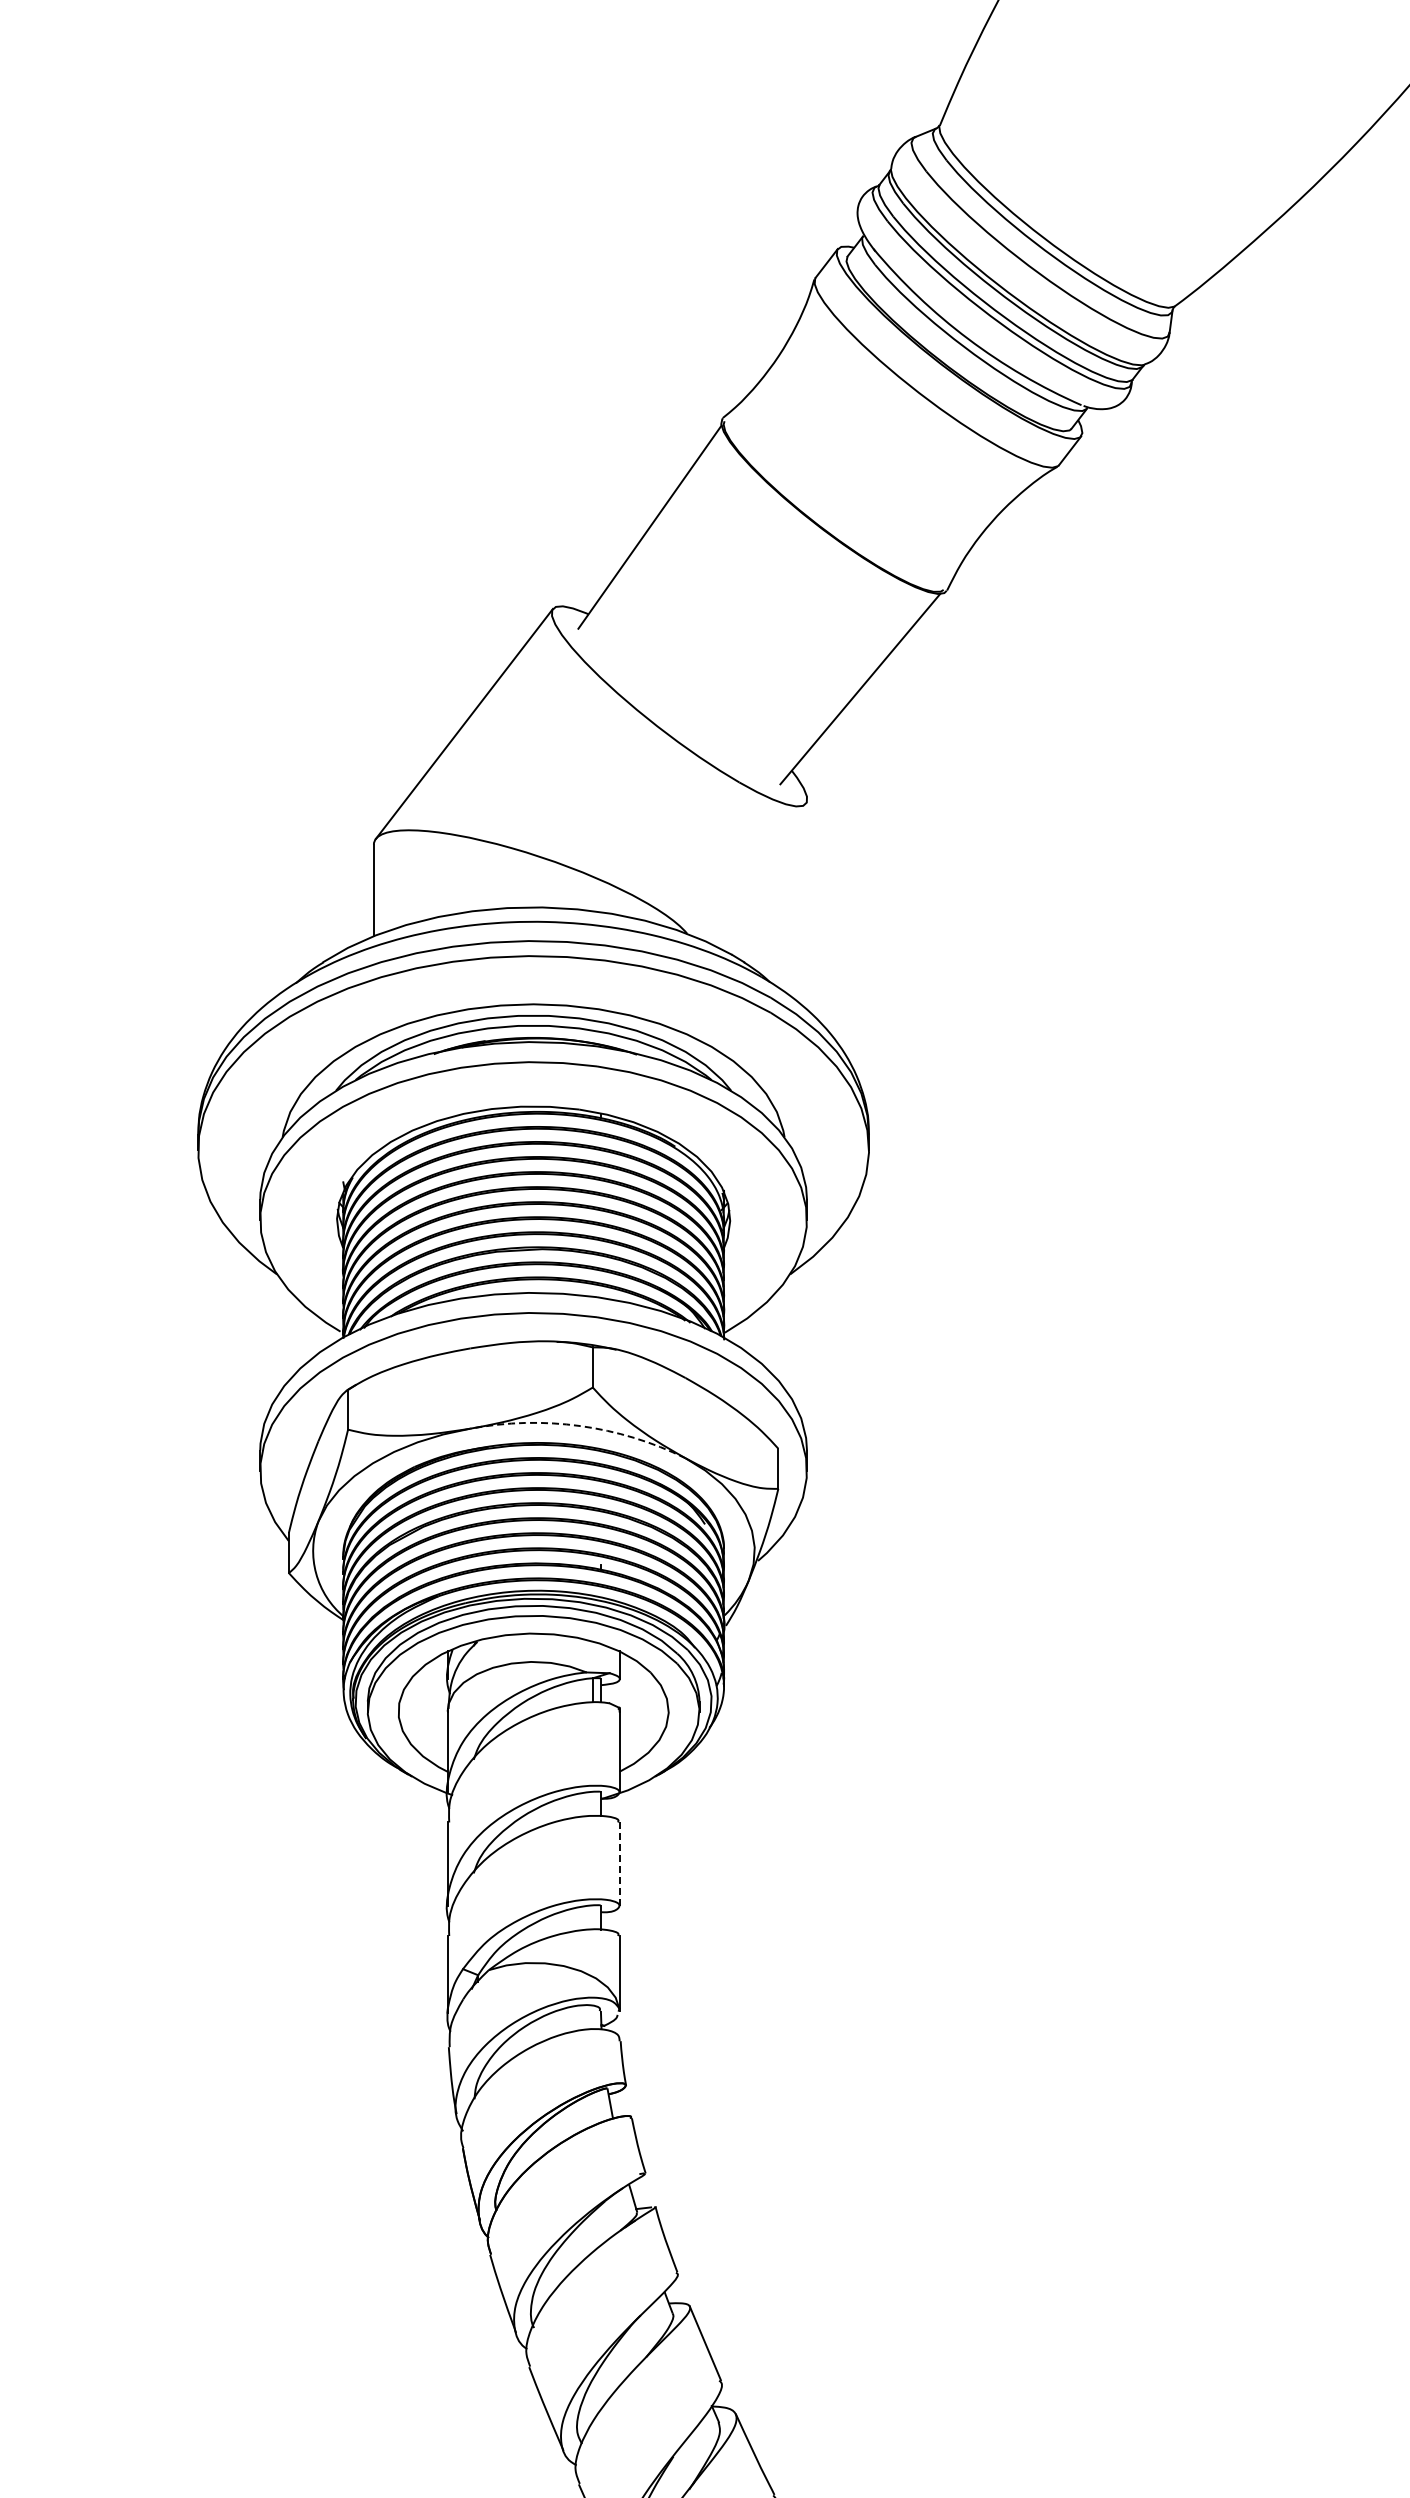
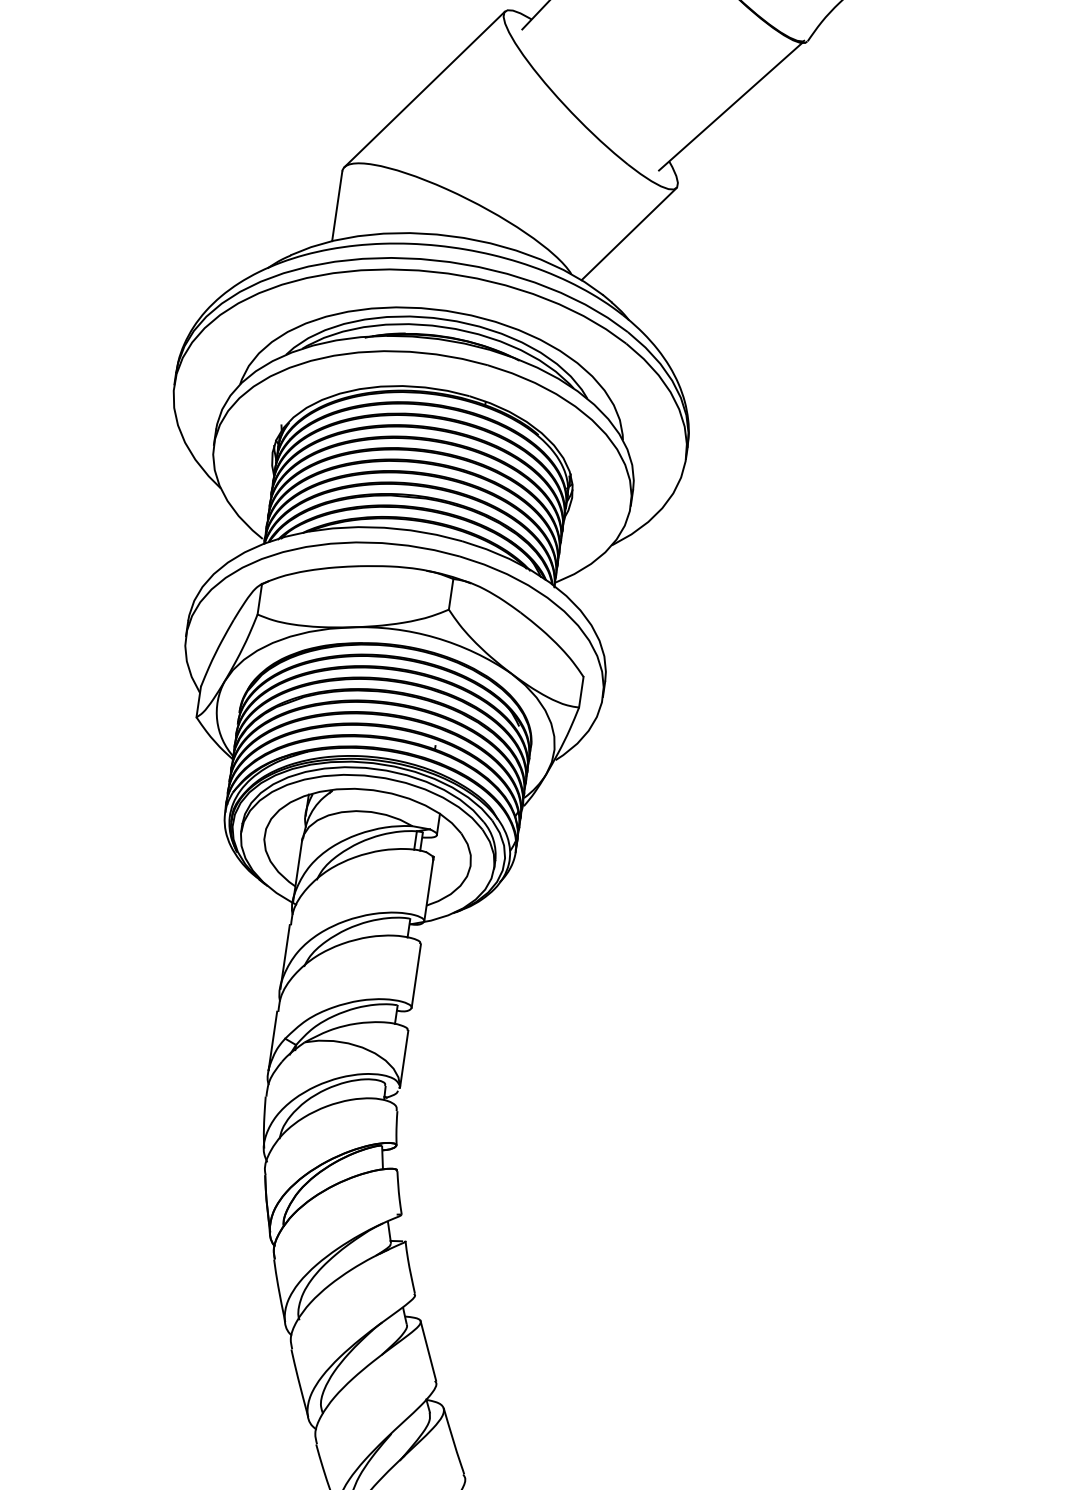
line: (753, 871) -> (628, 234), added
arc: (580, 1426) -> (435, 637), dashed -> solid
line: (619, 1864) -> (416, 976), dashed -> solid

